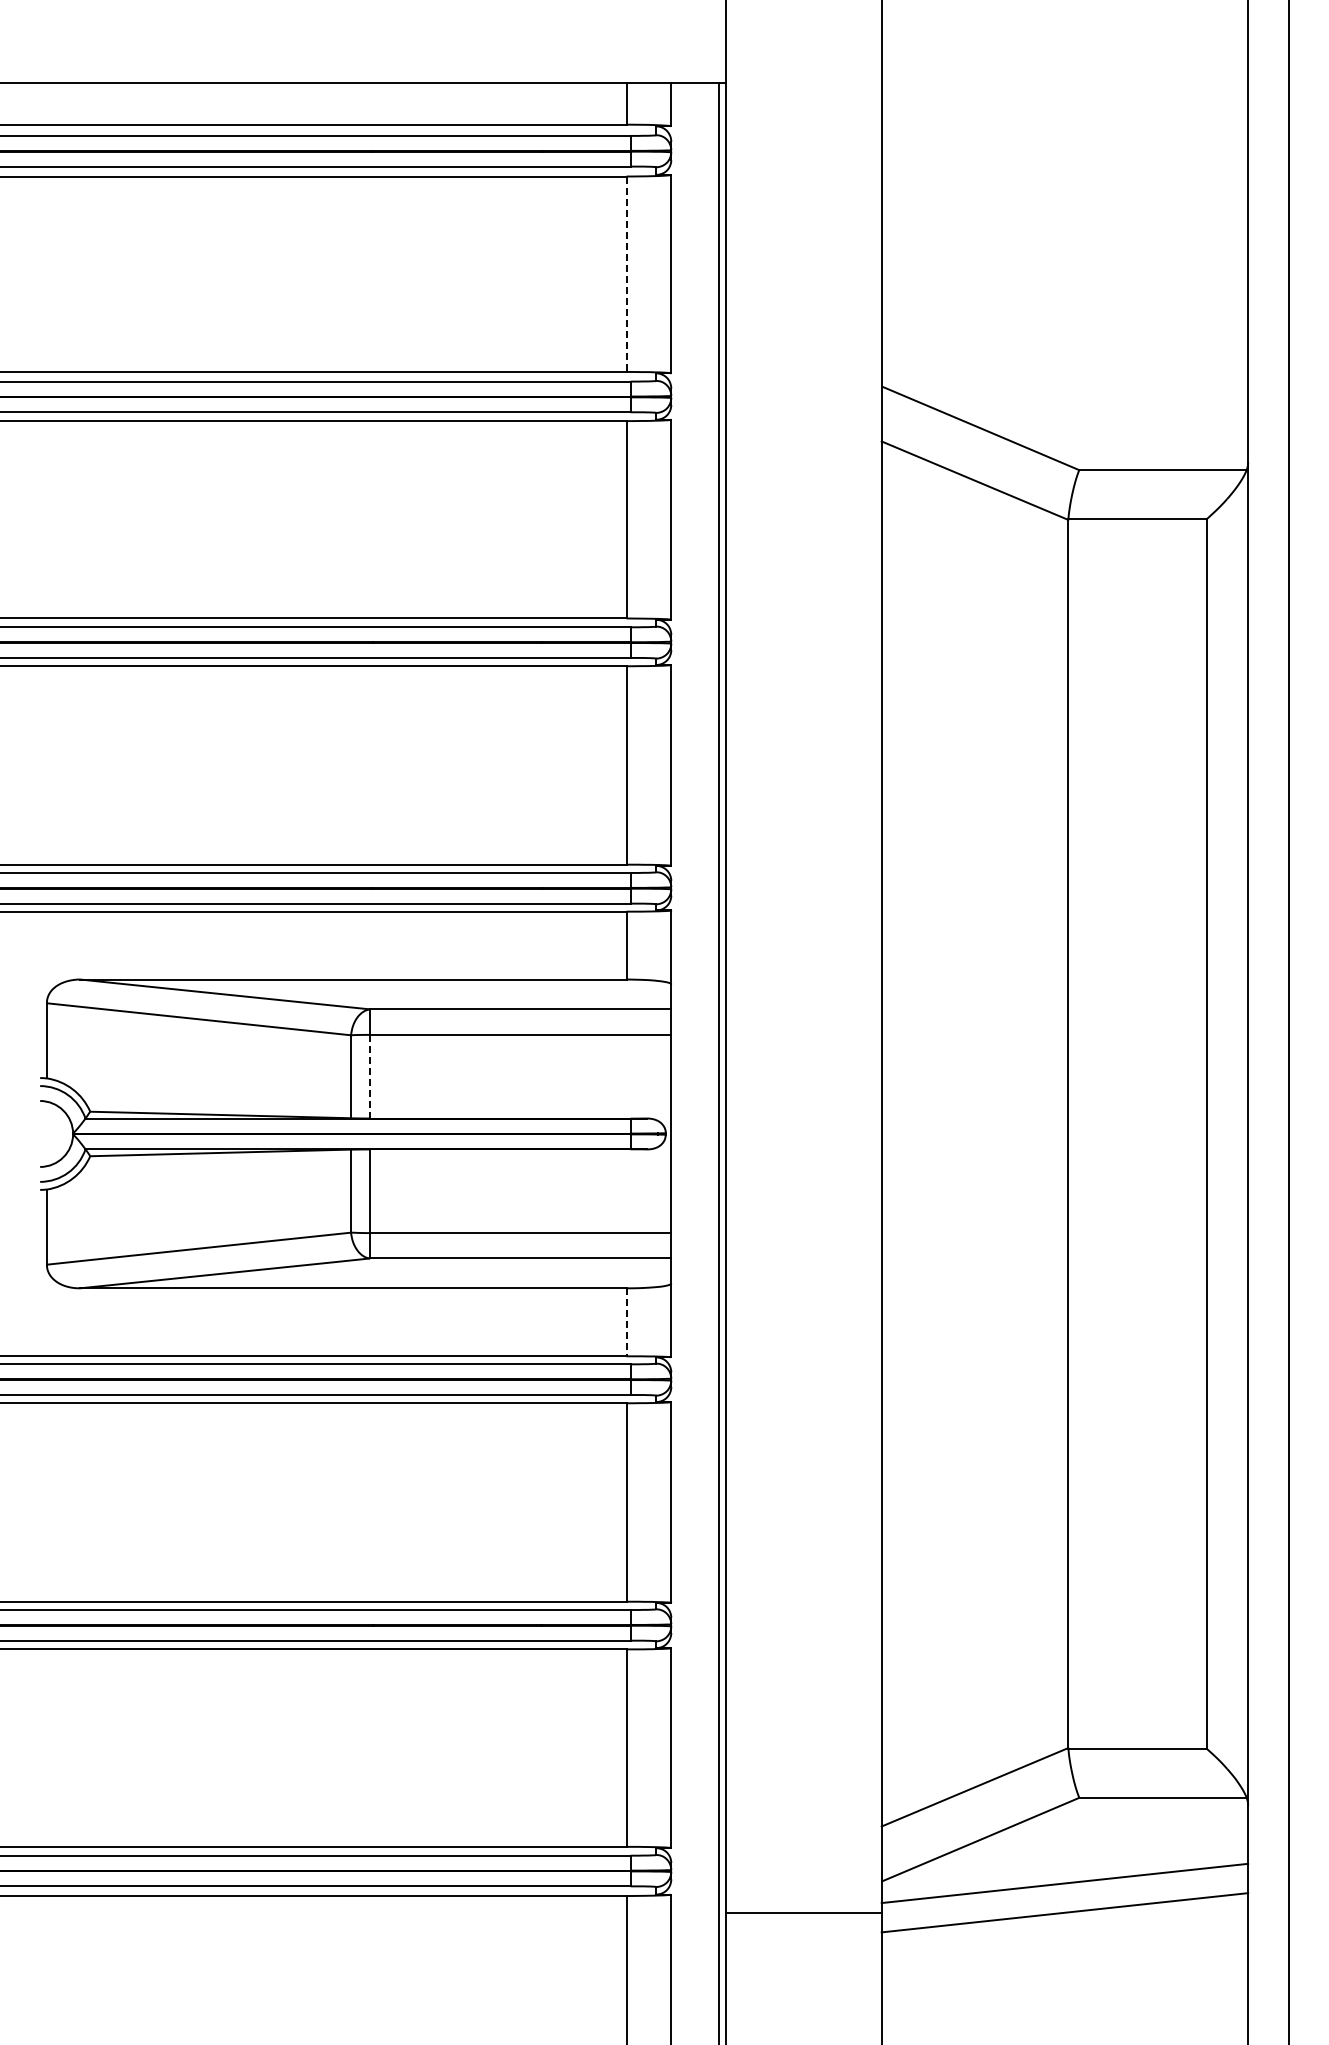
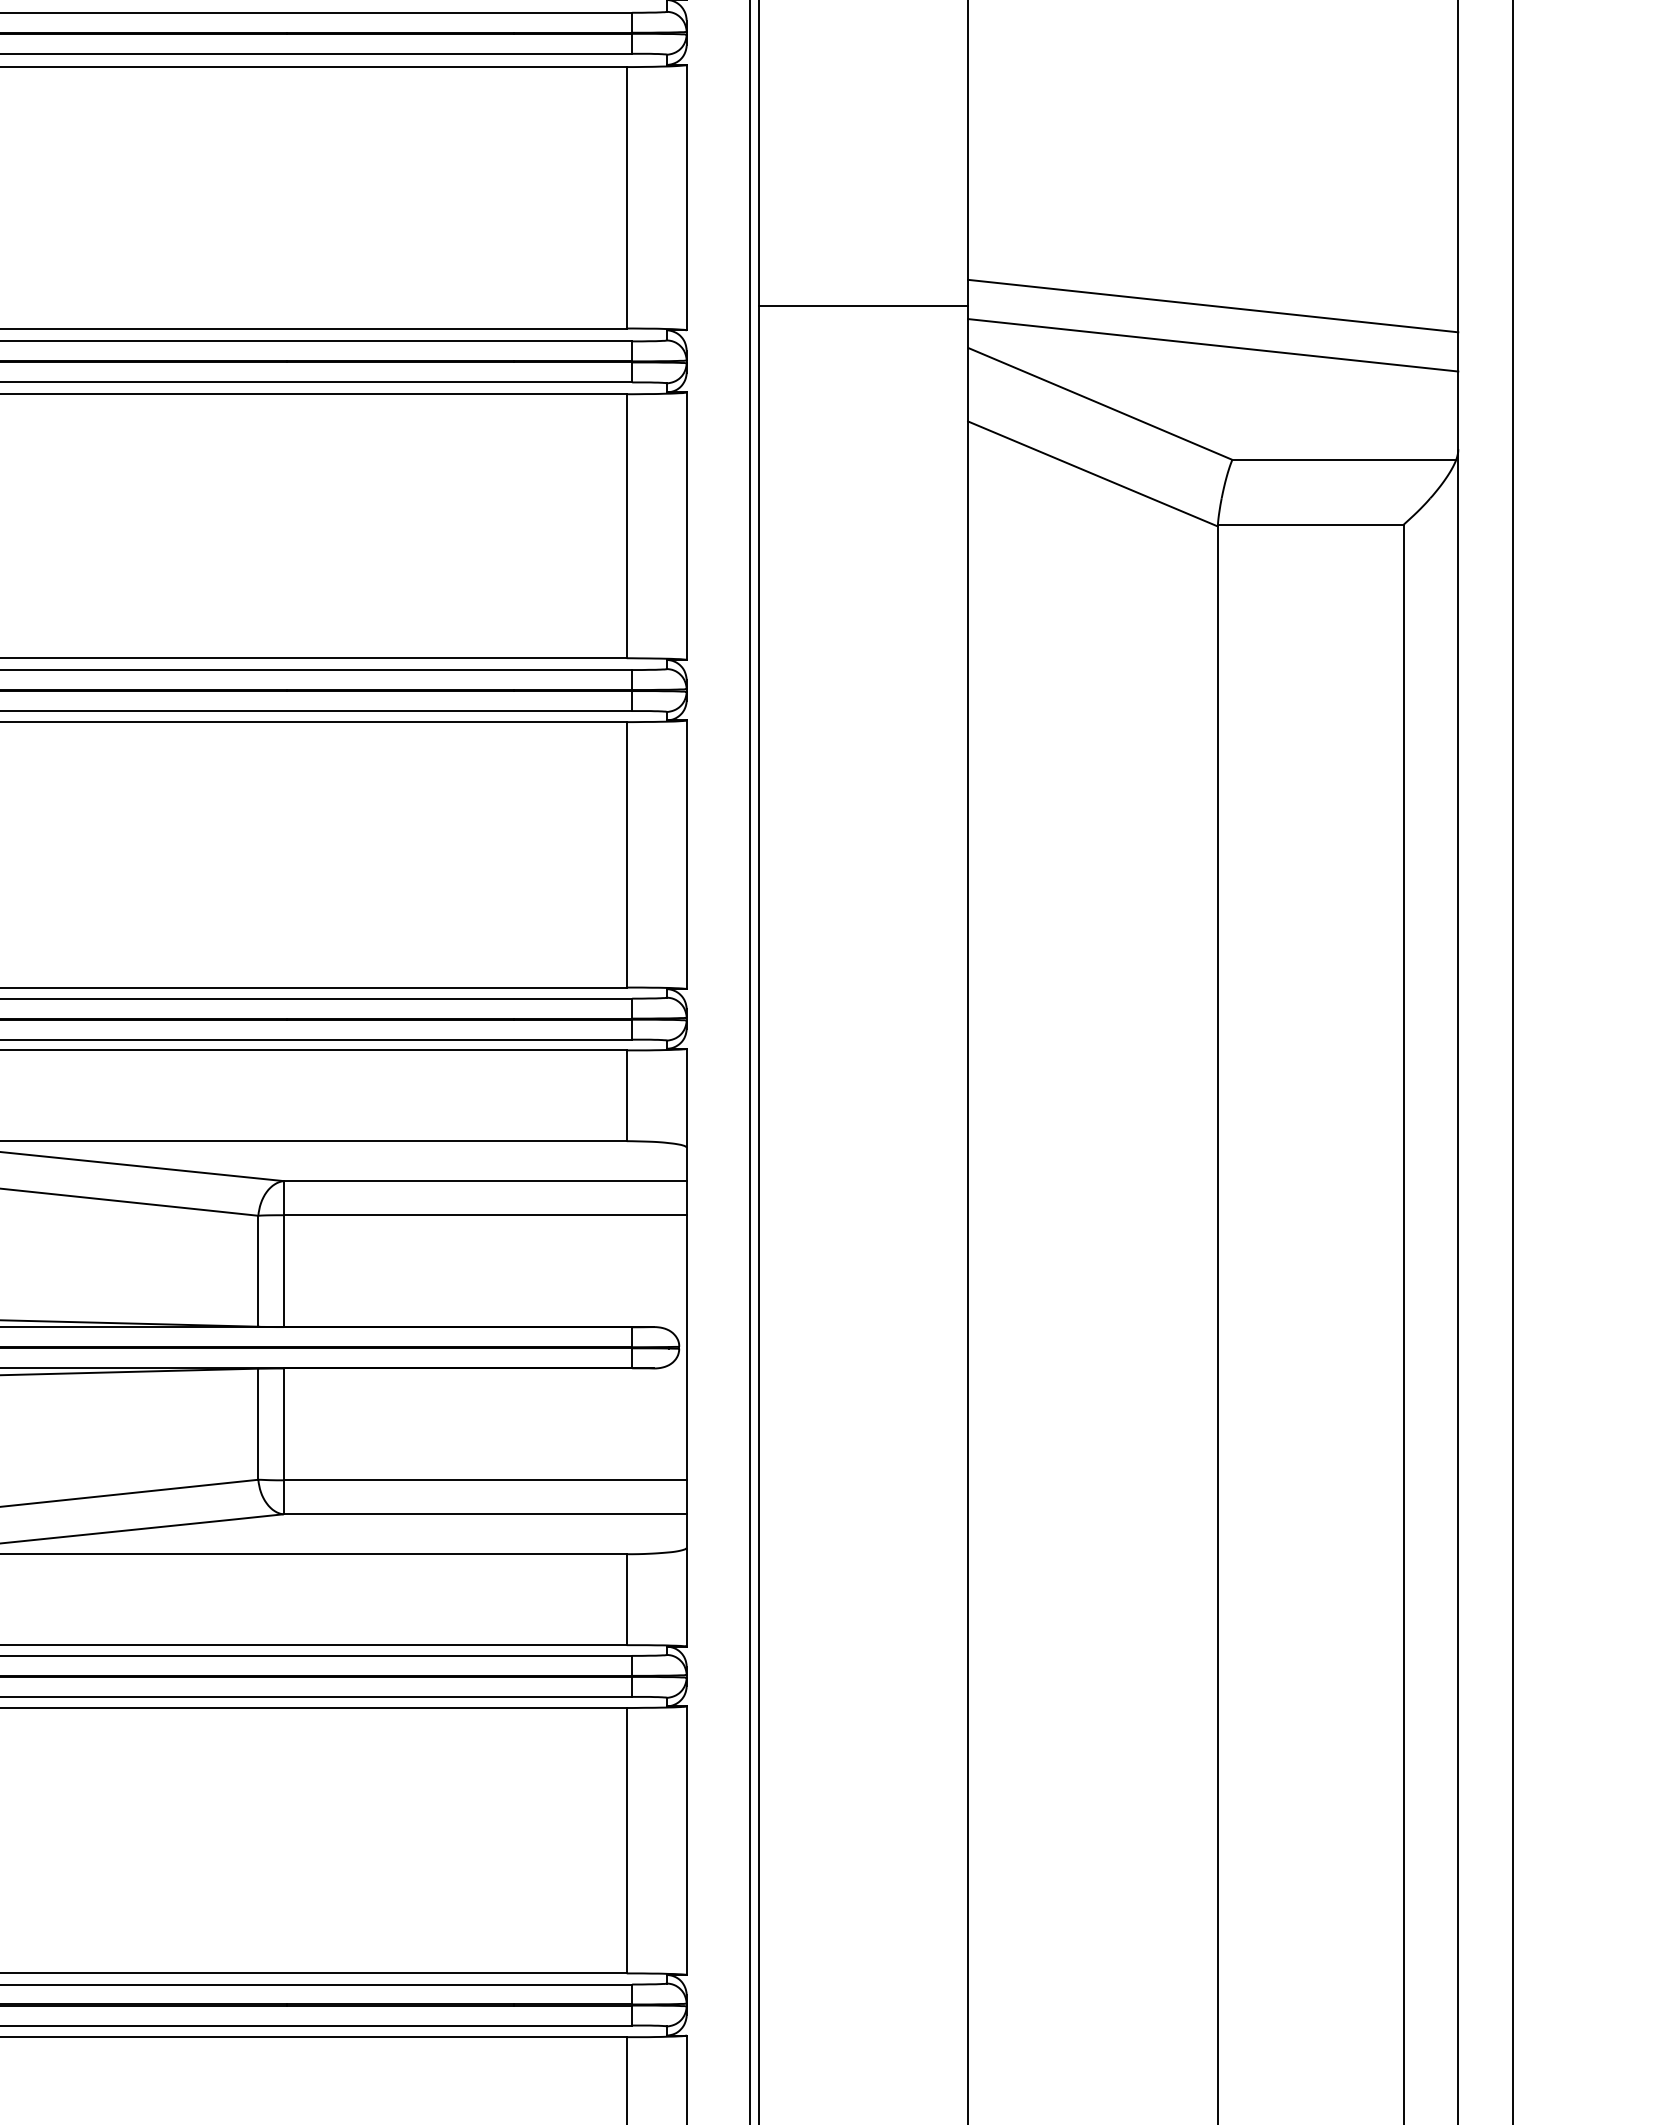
line: (626, 274) -> (626, 198), dashed -> solid
line: (1064, 354) -> (1212, 305), added
line: (803, 355) -> (863, 306), added
line: (1064, 384) -> (1212, 345), added
line: (370, 1076) -> (284, 1270), dashed -> solid
line: (626, 1322) -> (626, 1599), dashed -> solid

